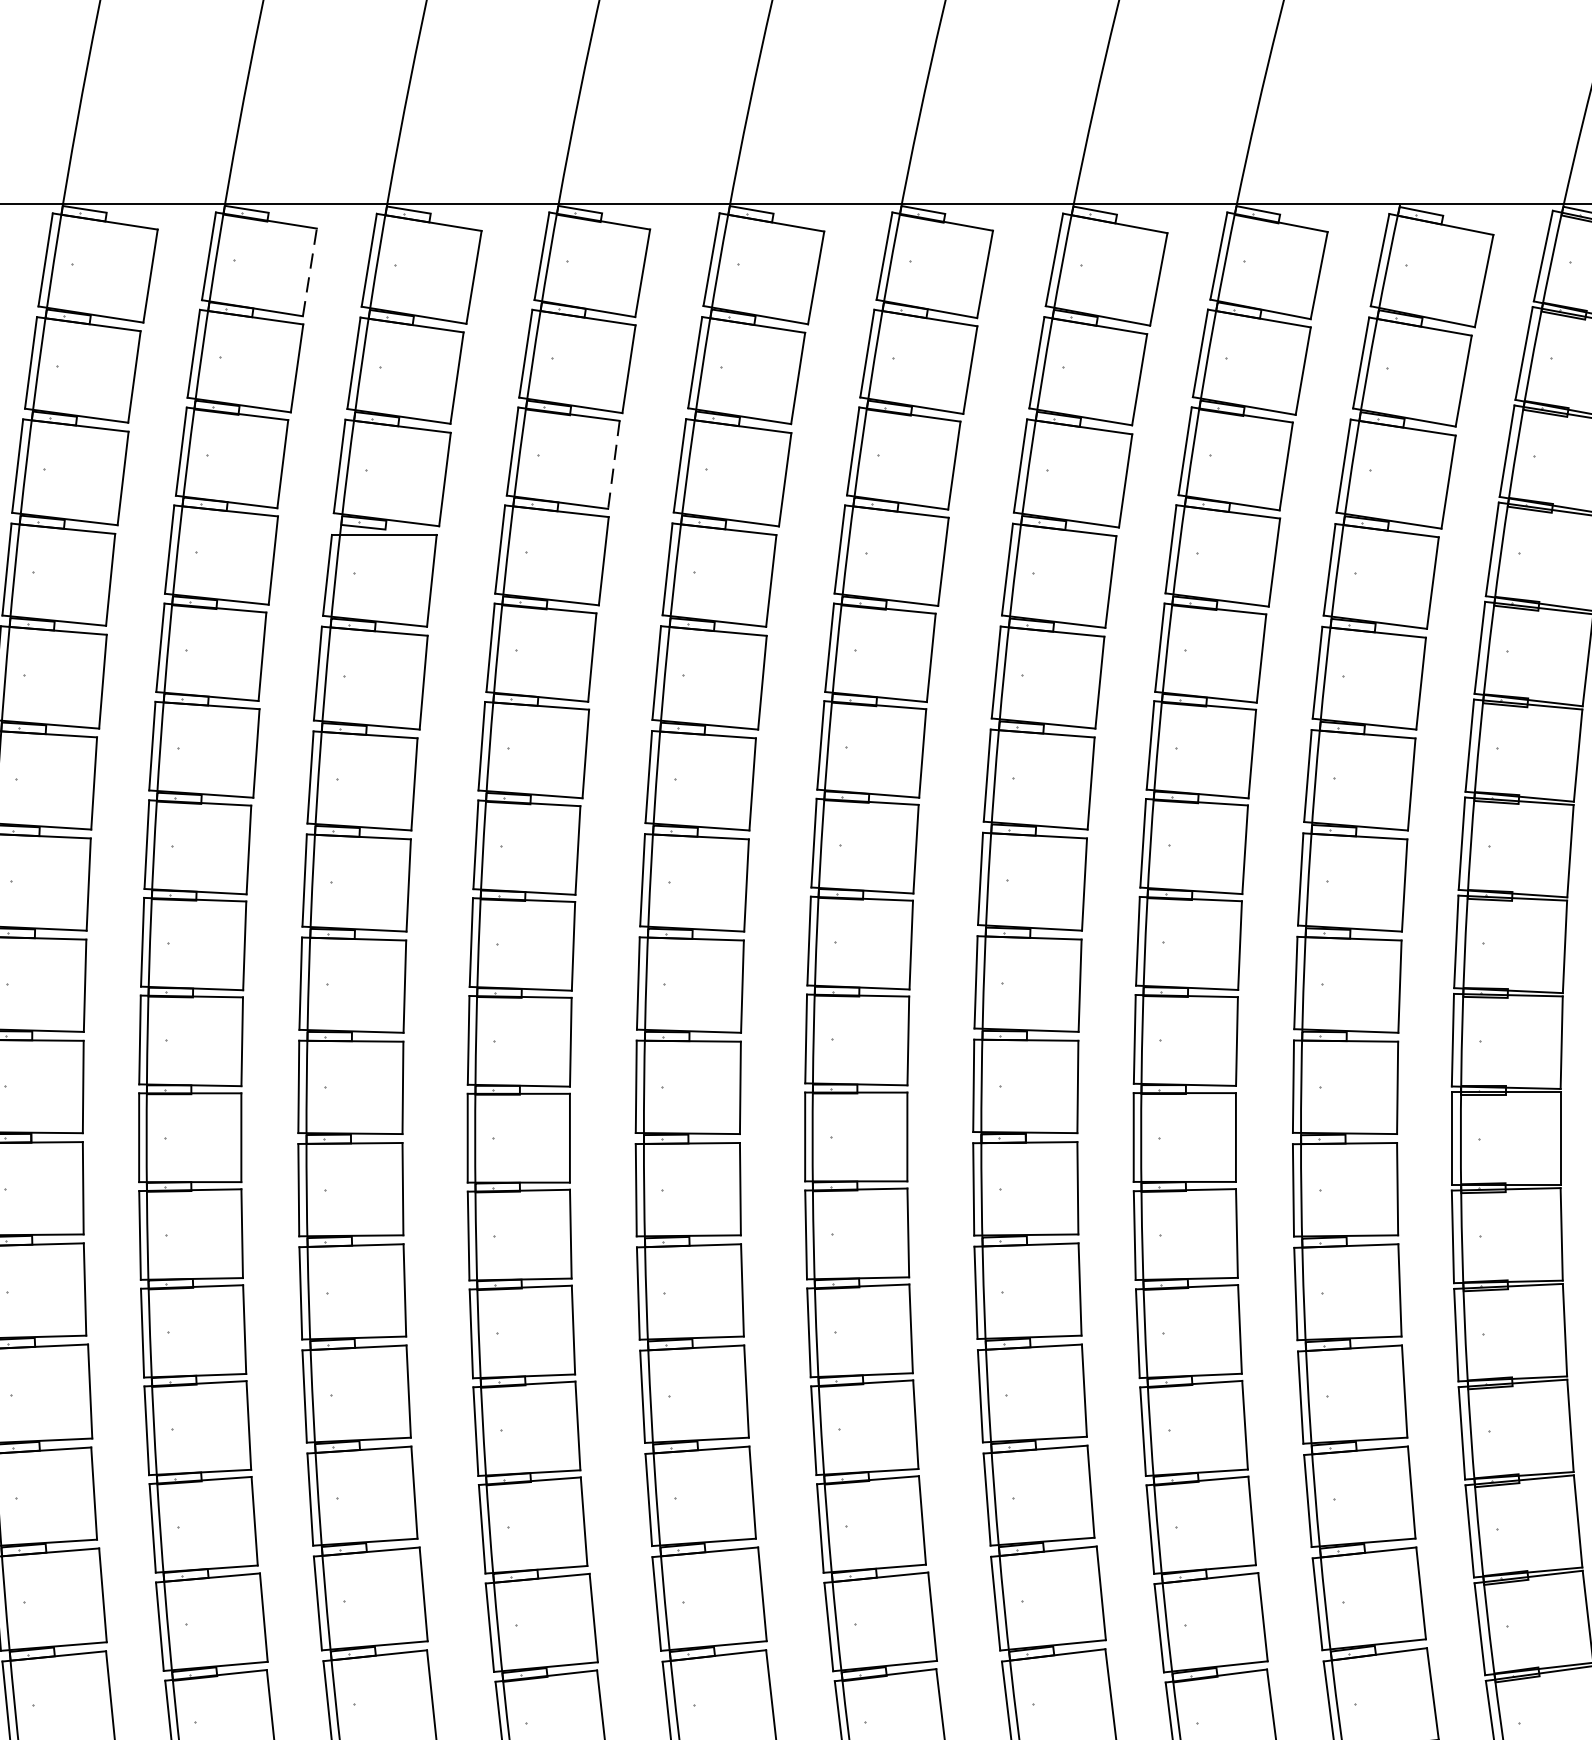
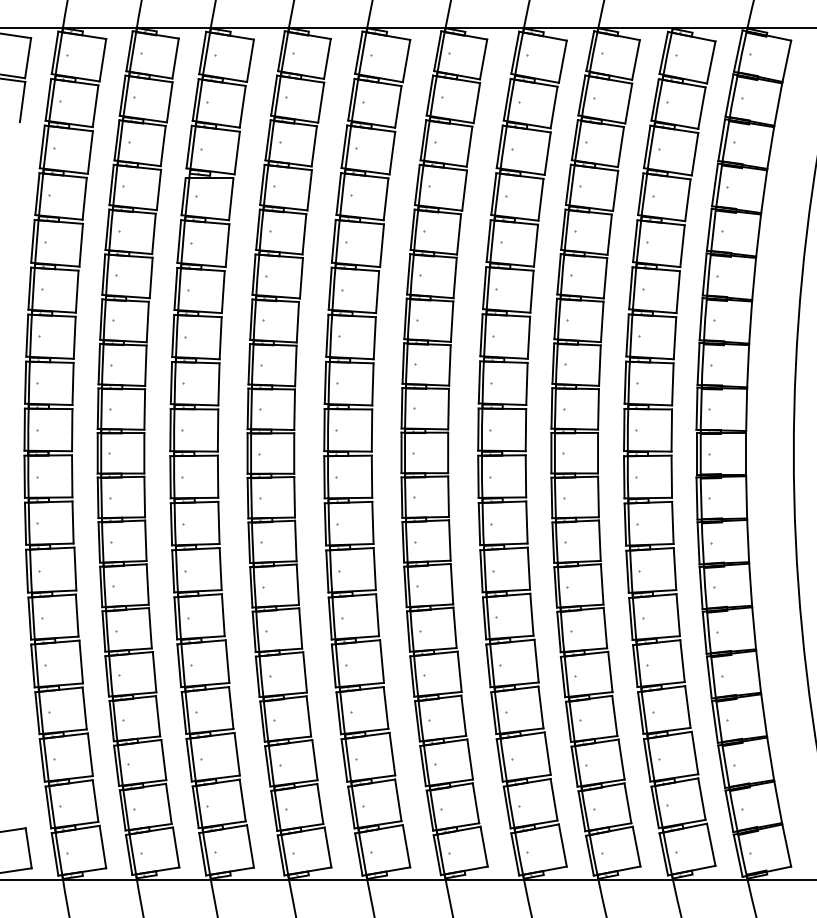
line: (309, 272) -> (175, 58), dashed -> solid
line: (614, 465) -> (314, 146), dashed -> solid

